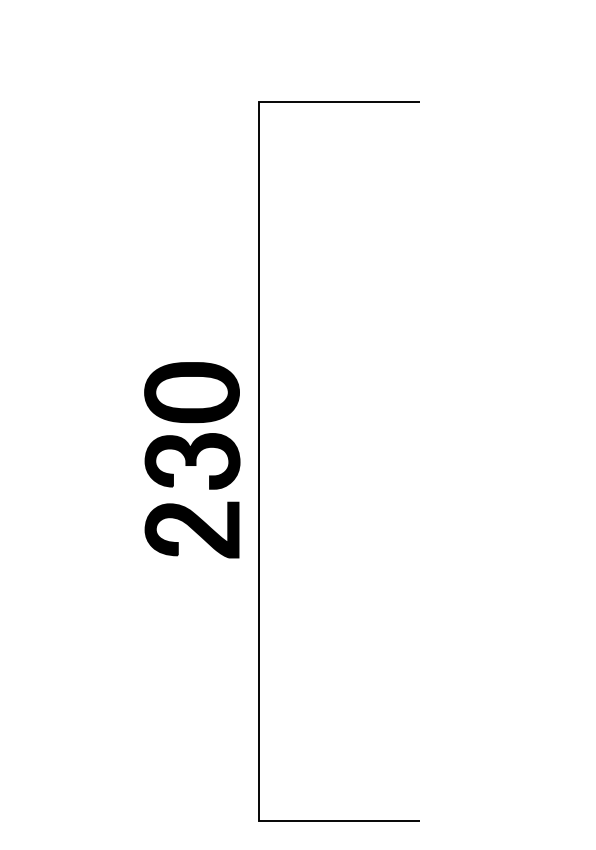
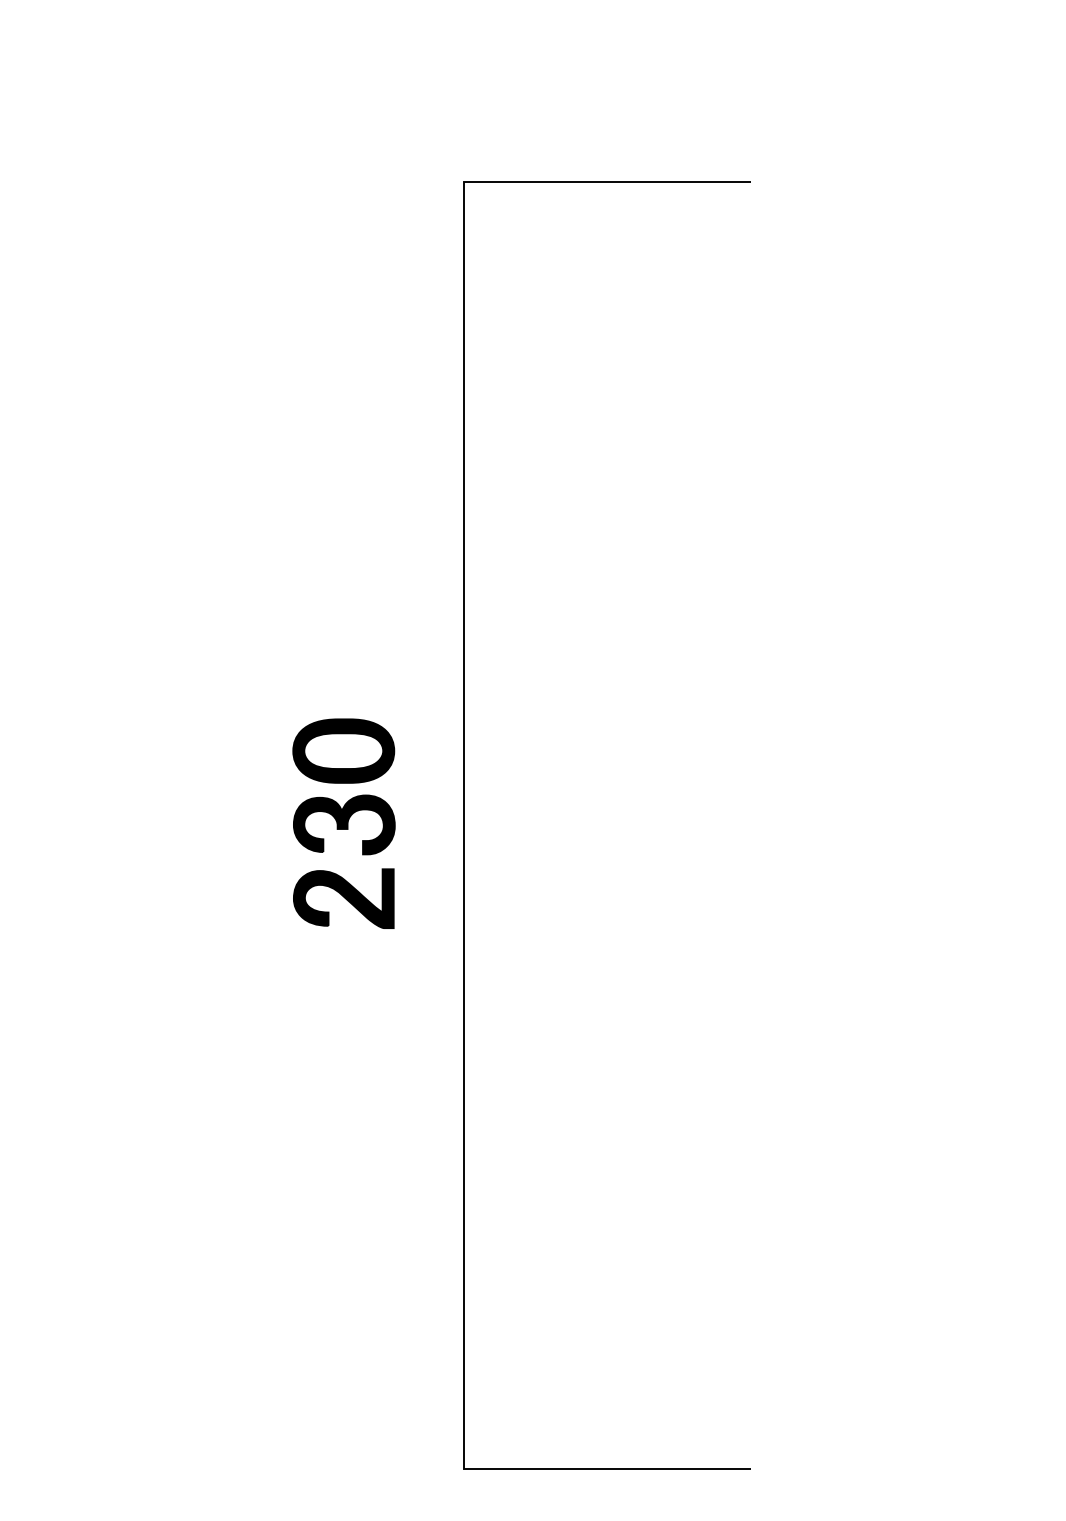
part: (192, 460) -> (344, 824), size x0.6

